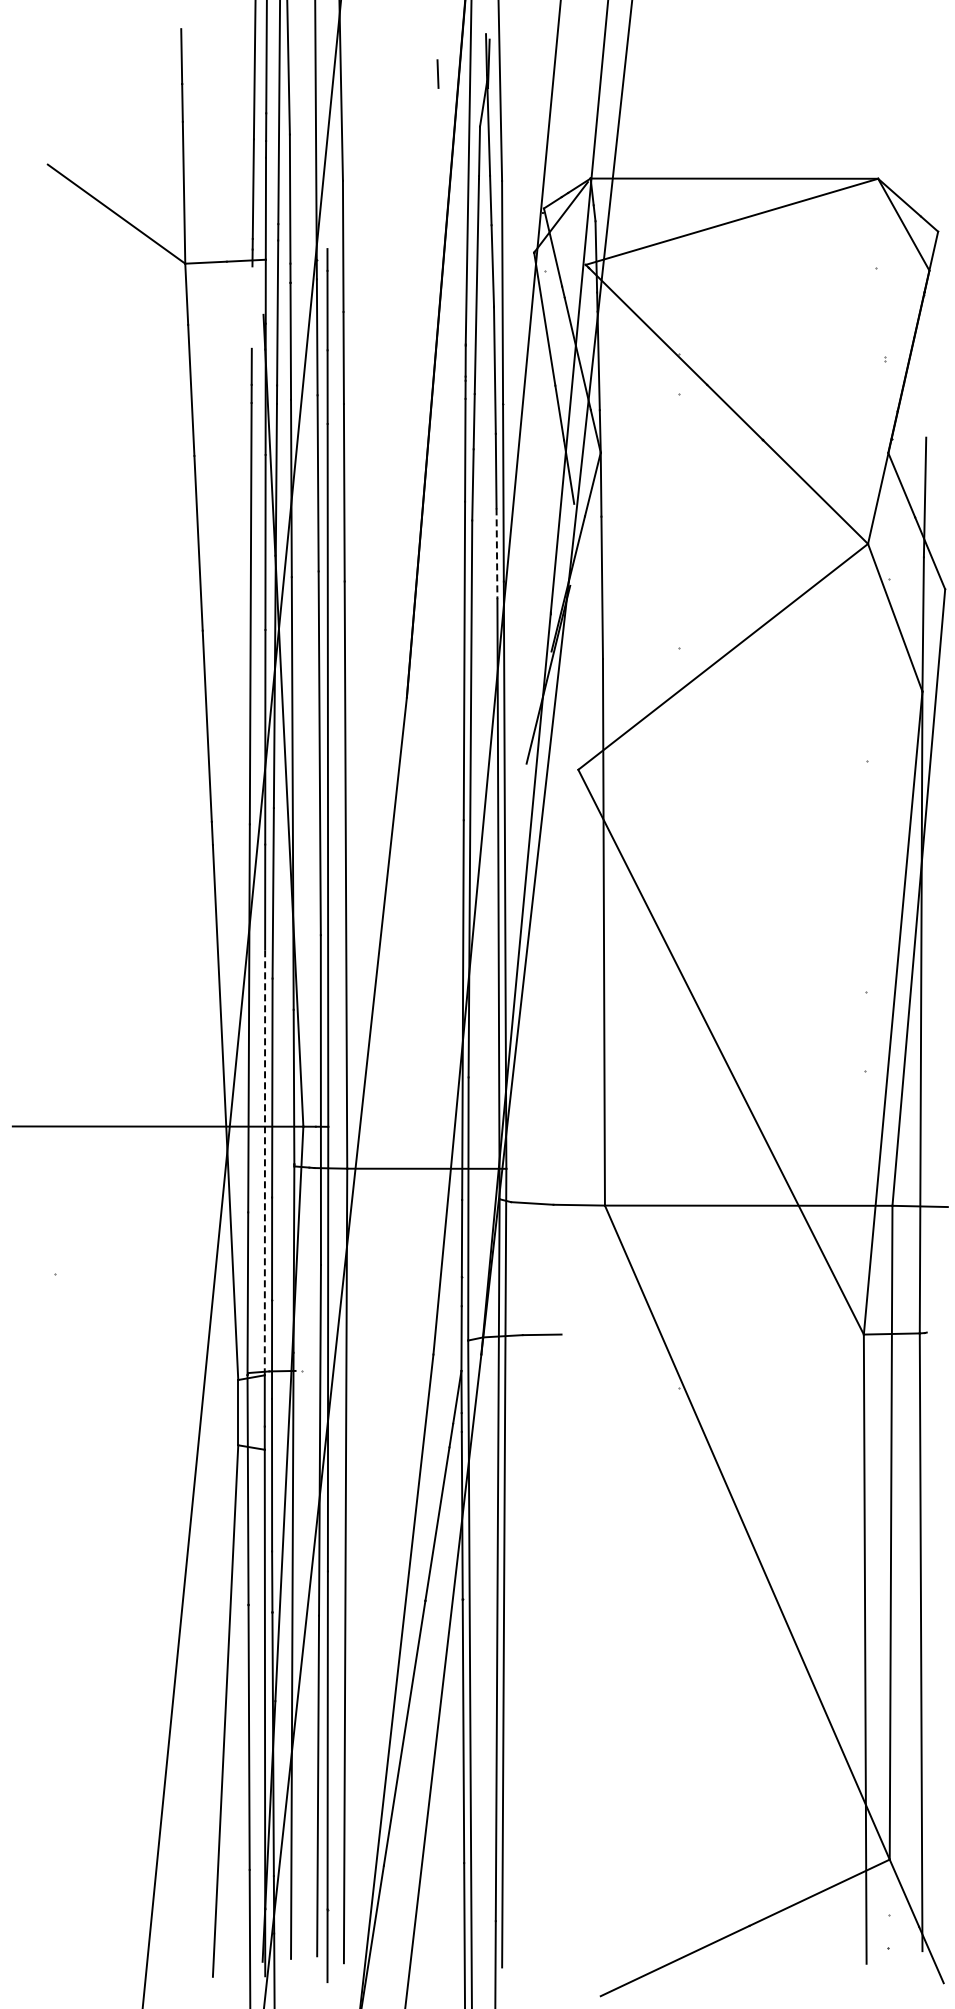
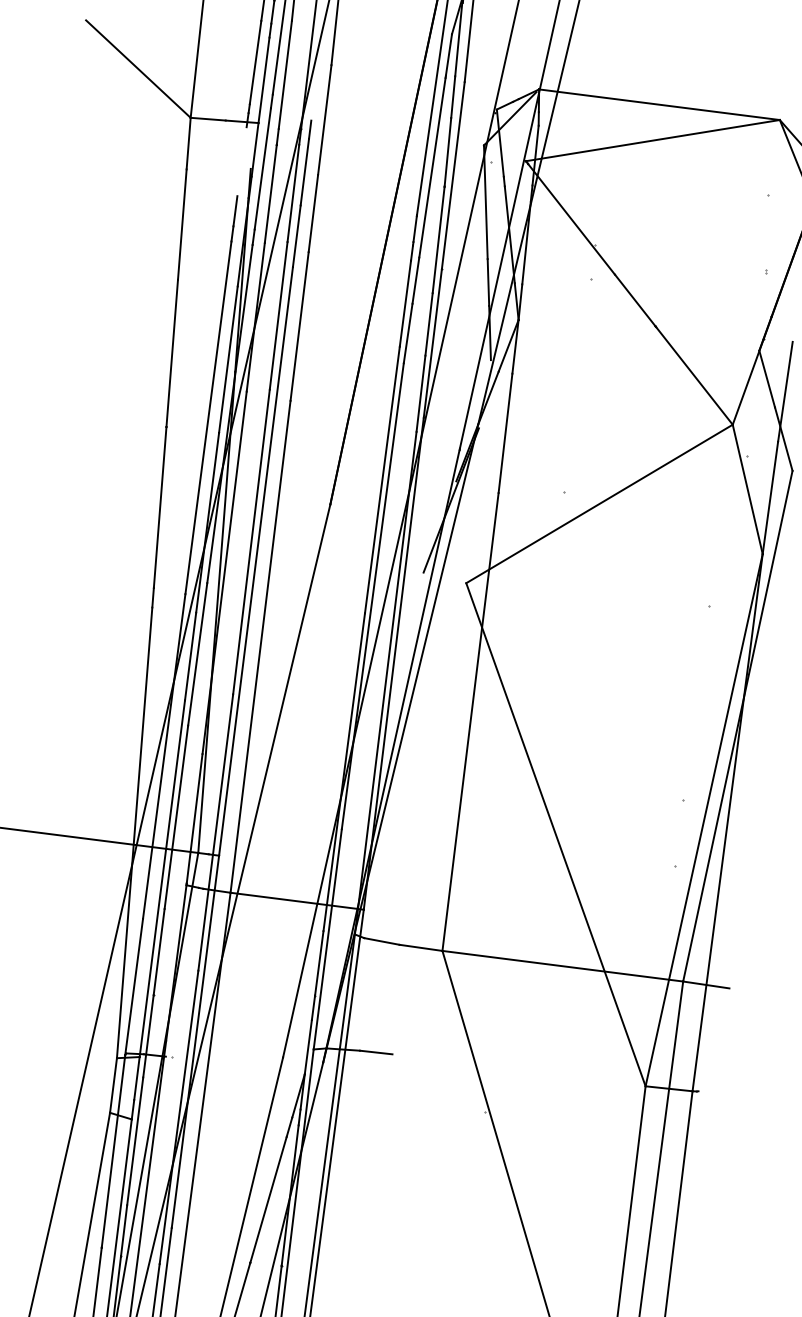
line: (496, 554) -> (420, 394), dashed -> solid
line: (264, 1162) -> (161, 878), dashed -> solid

